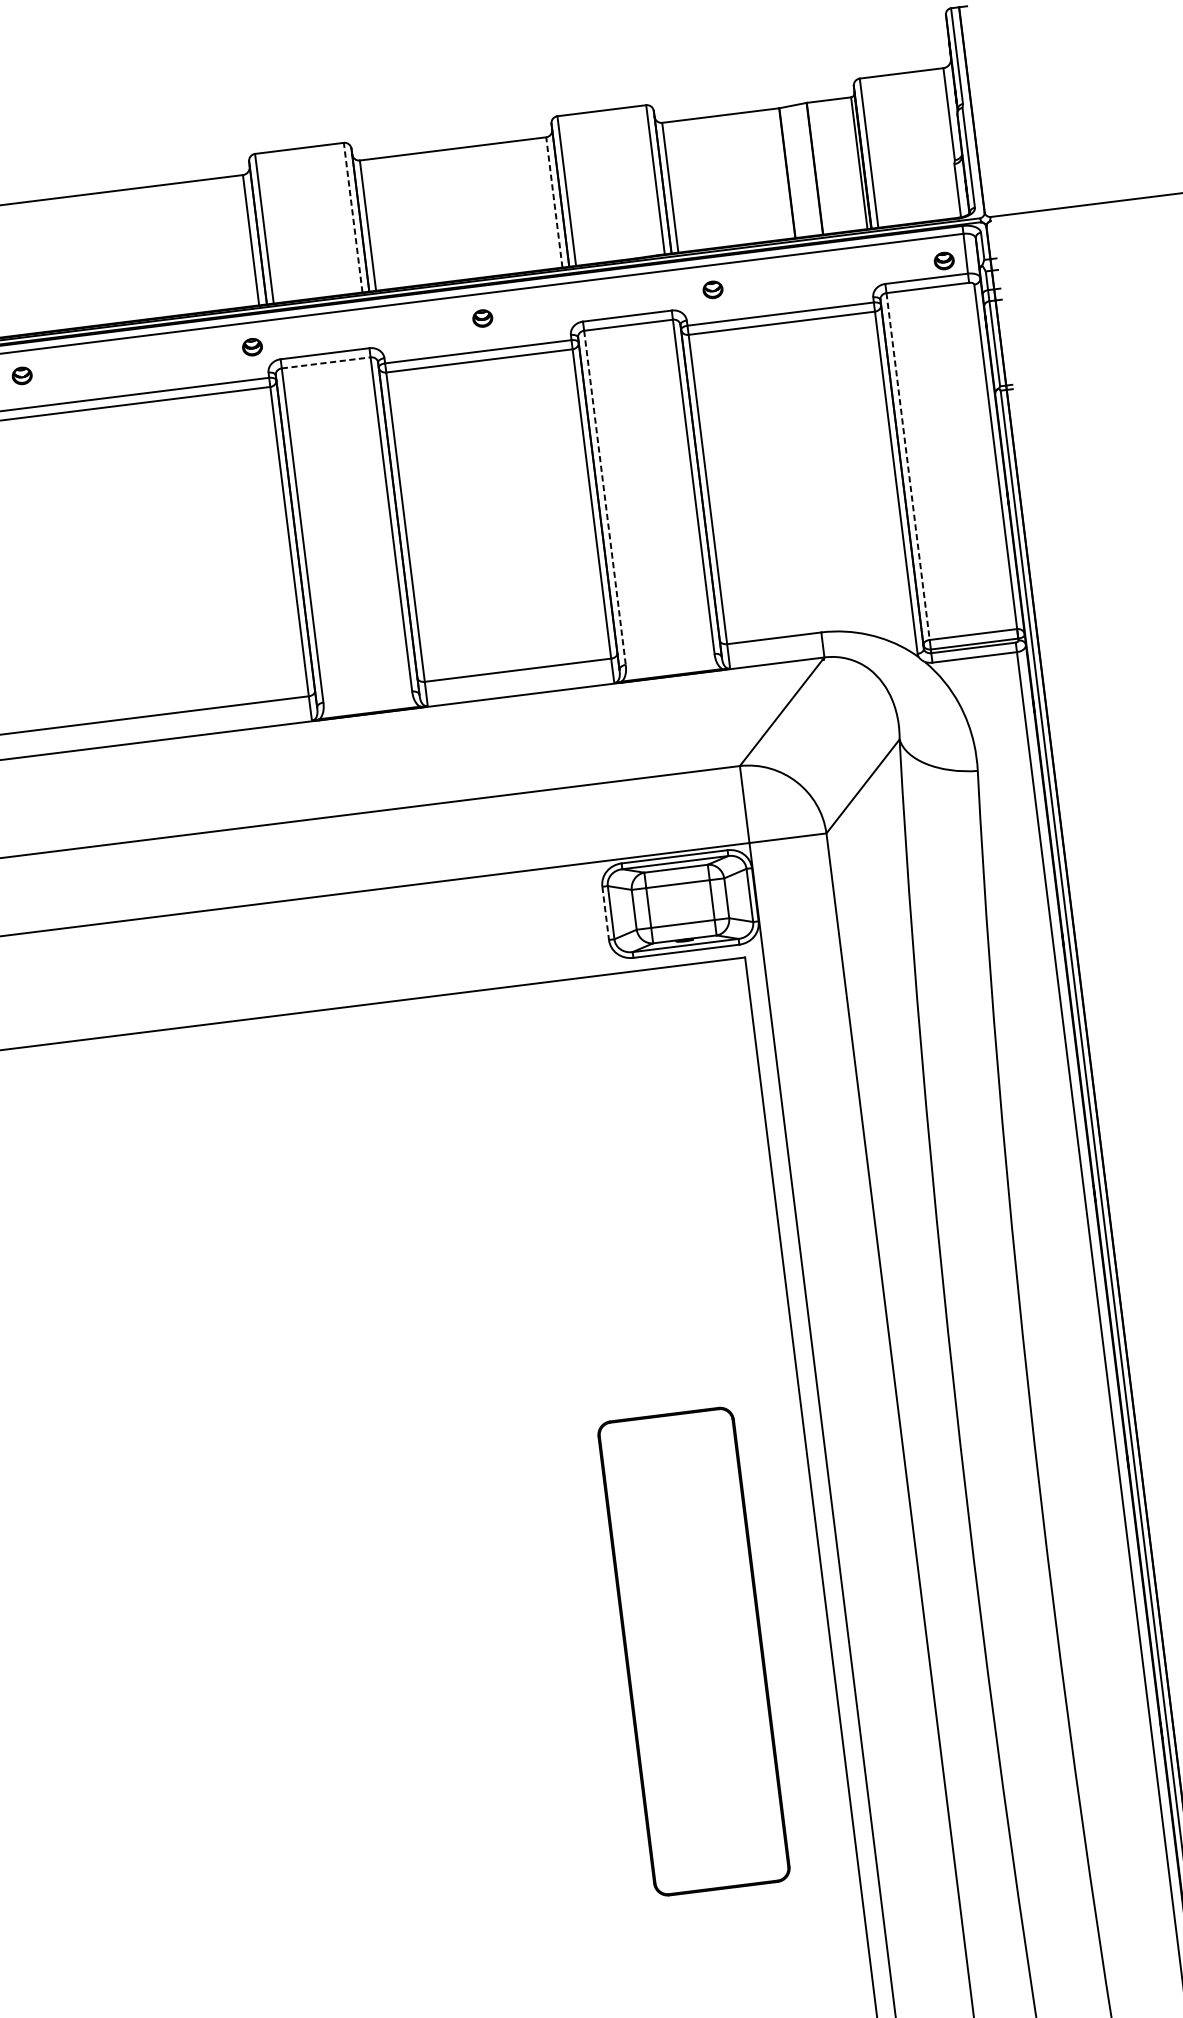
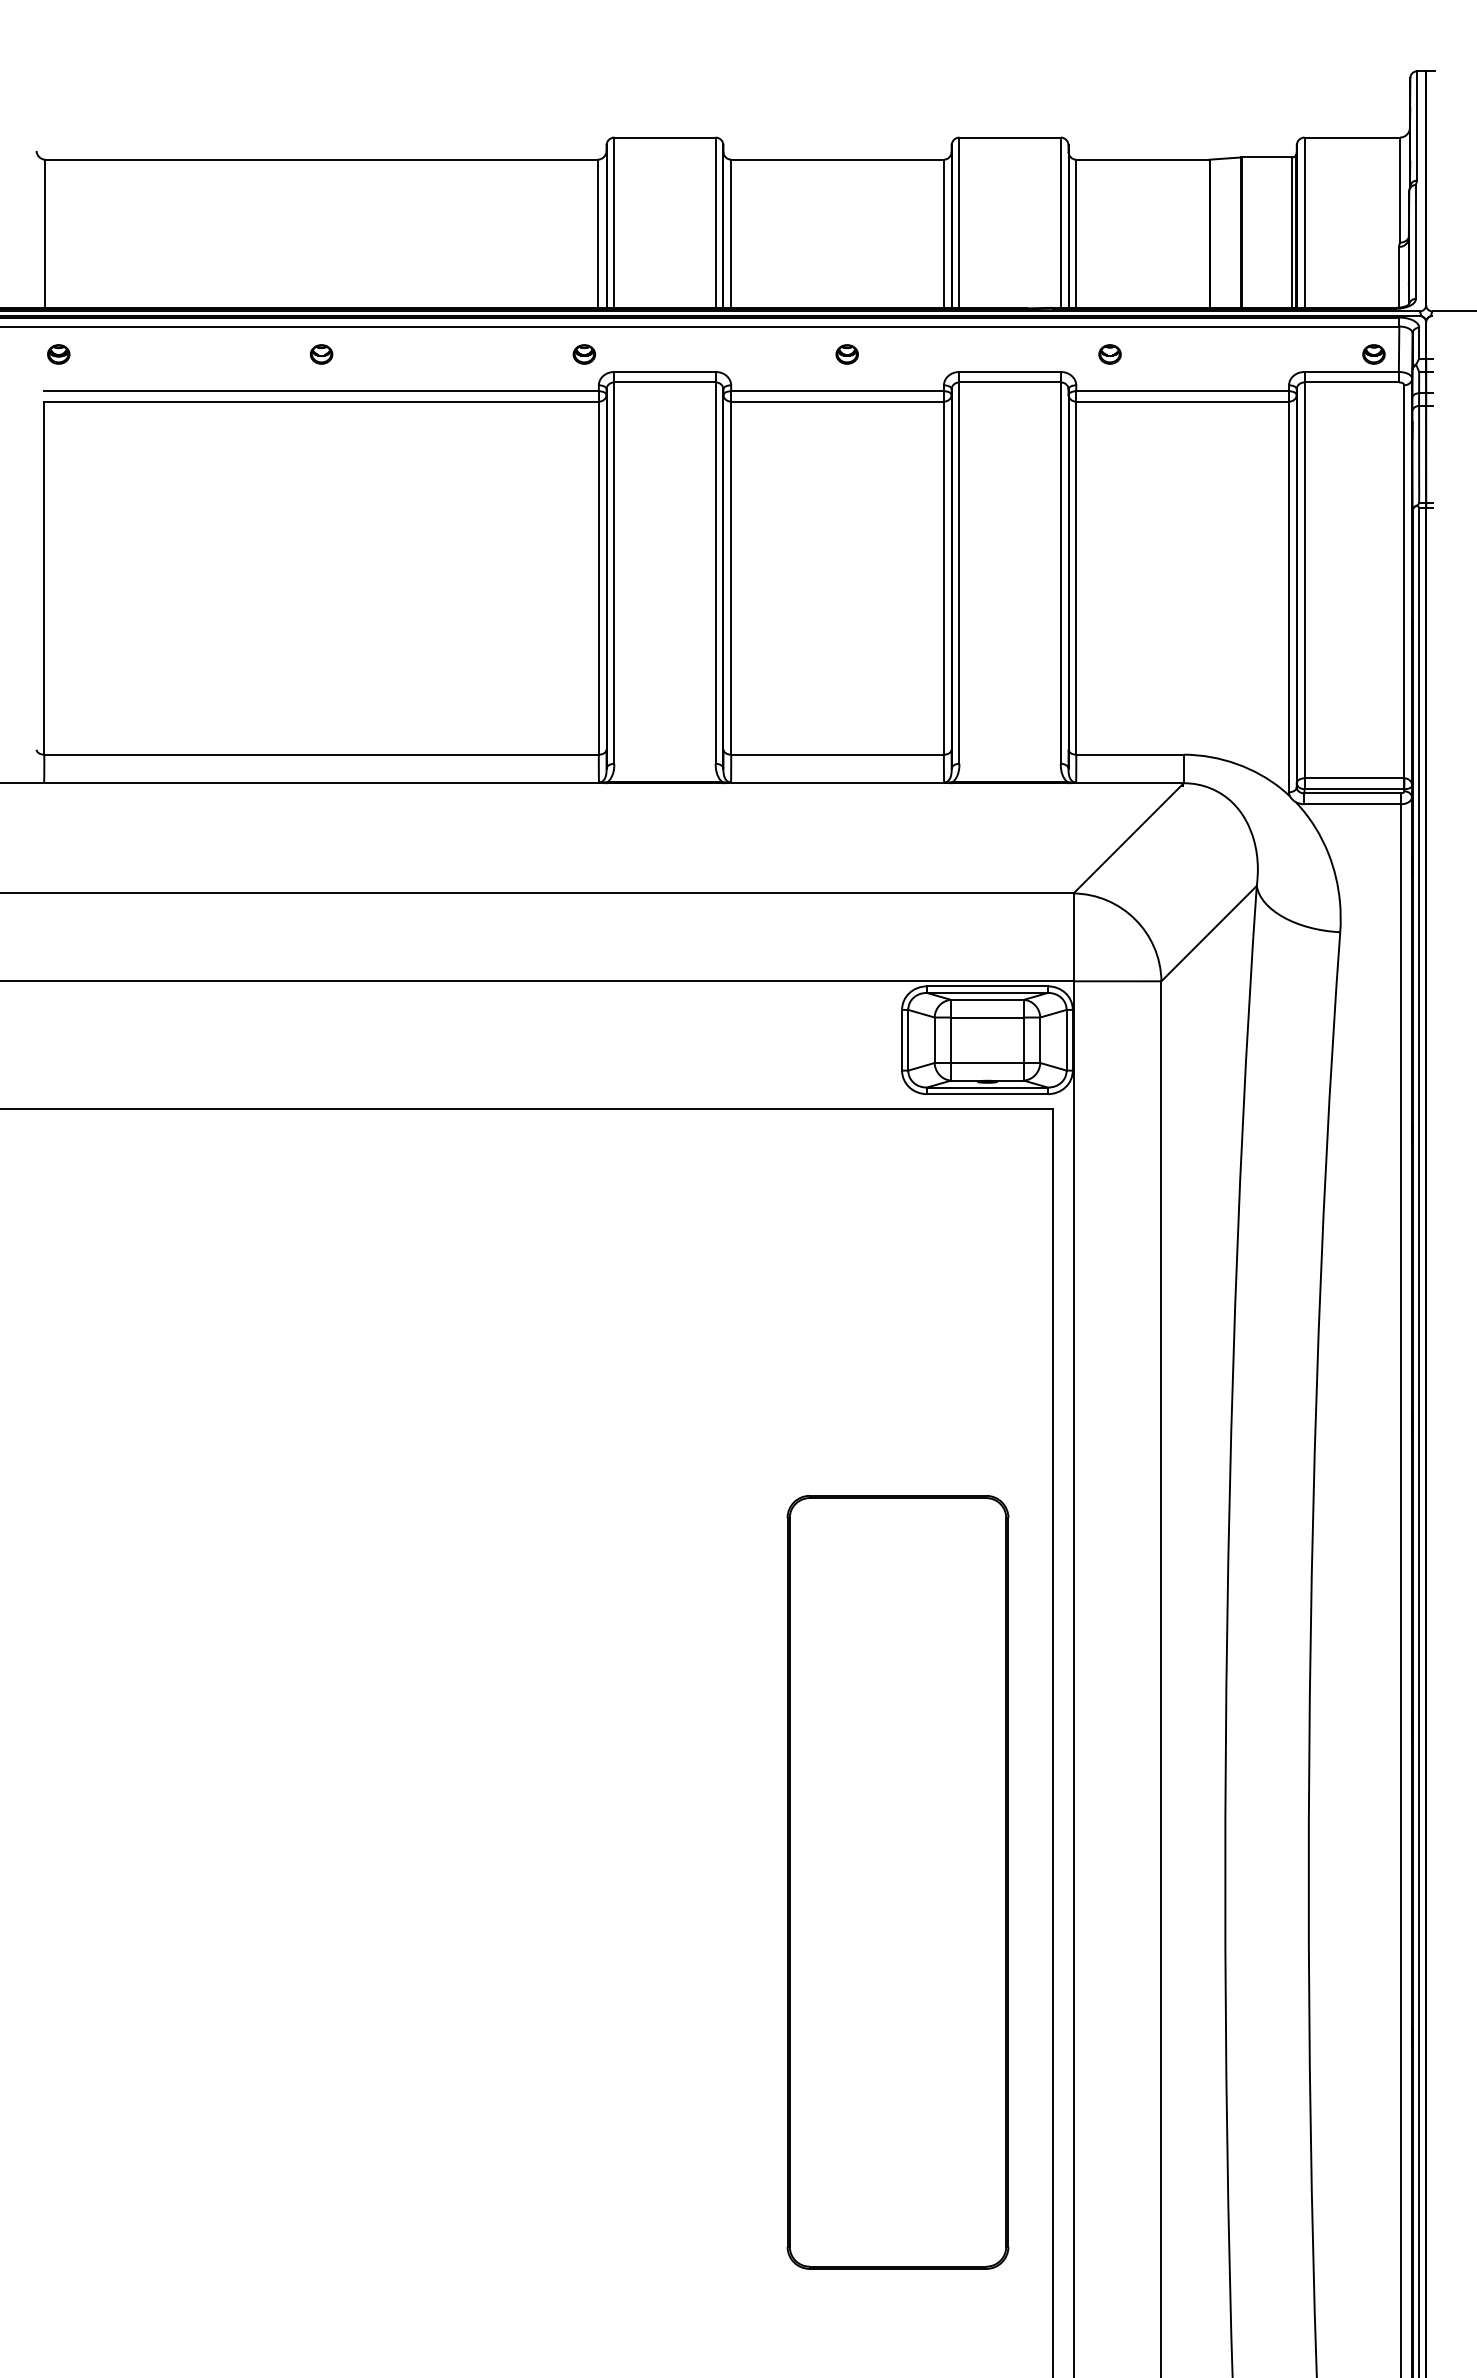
line: (553, 202) -> (943, 233), dashed -> solid
line: (352, 217) -> (715, 222), dashed -> solid
line: (326, 362) -> (665, 382), dashed -> solid
line: (908, 466) -> (1304, 580), dashed -> solid
line: (605, 498) -> (959, 573), dashed -> solid
line: (606, 913) -> (902, 1040), dashed -> solid
part: (693, 1651) -> (897, 1882), size x1.43

